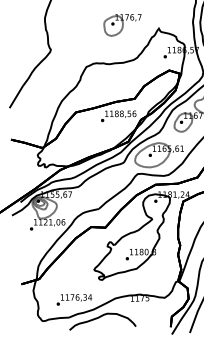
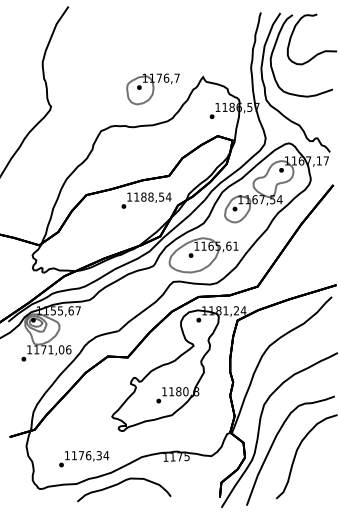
part: (122, 25) -> (152, 89), moved
text: (134, 113) -> (168, 196), 1188,56 -> 1188,54
text: (45, 222) -> (43, 349), 1121,06 -> 1171,06

